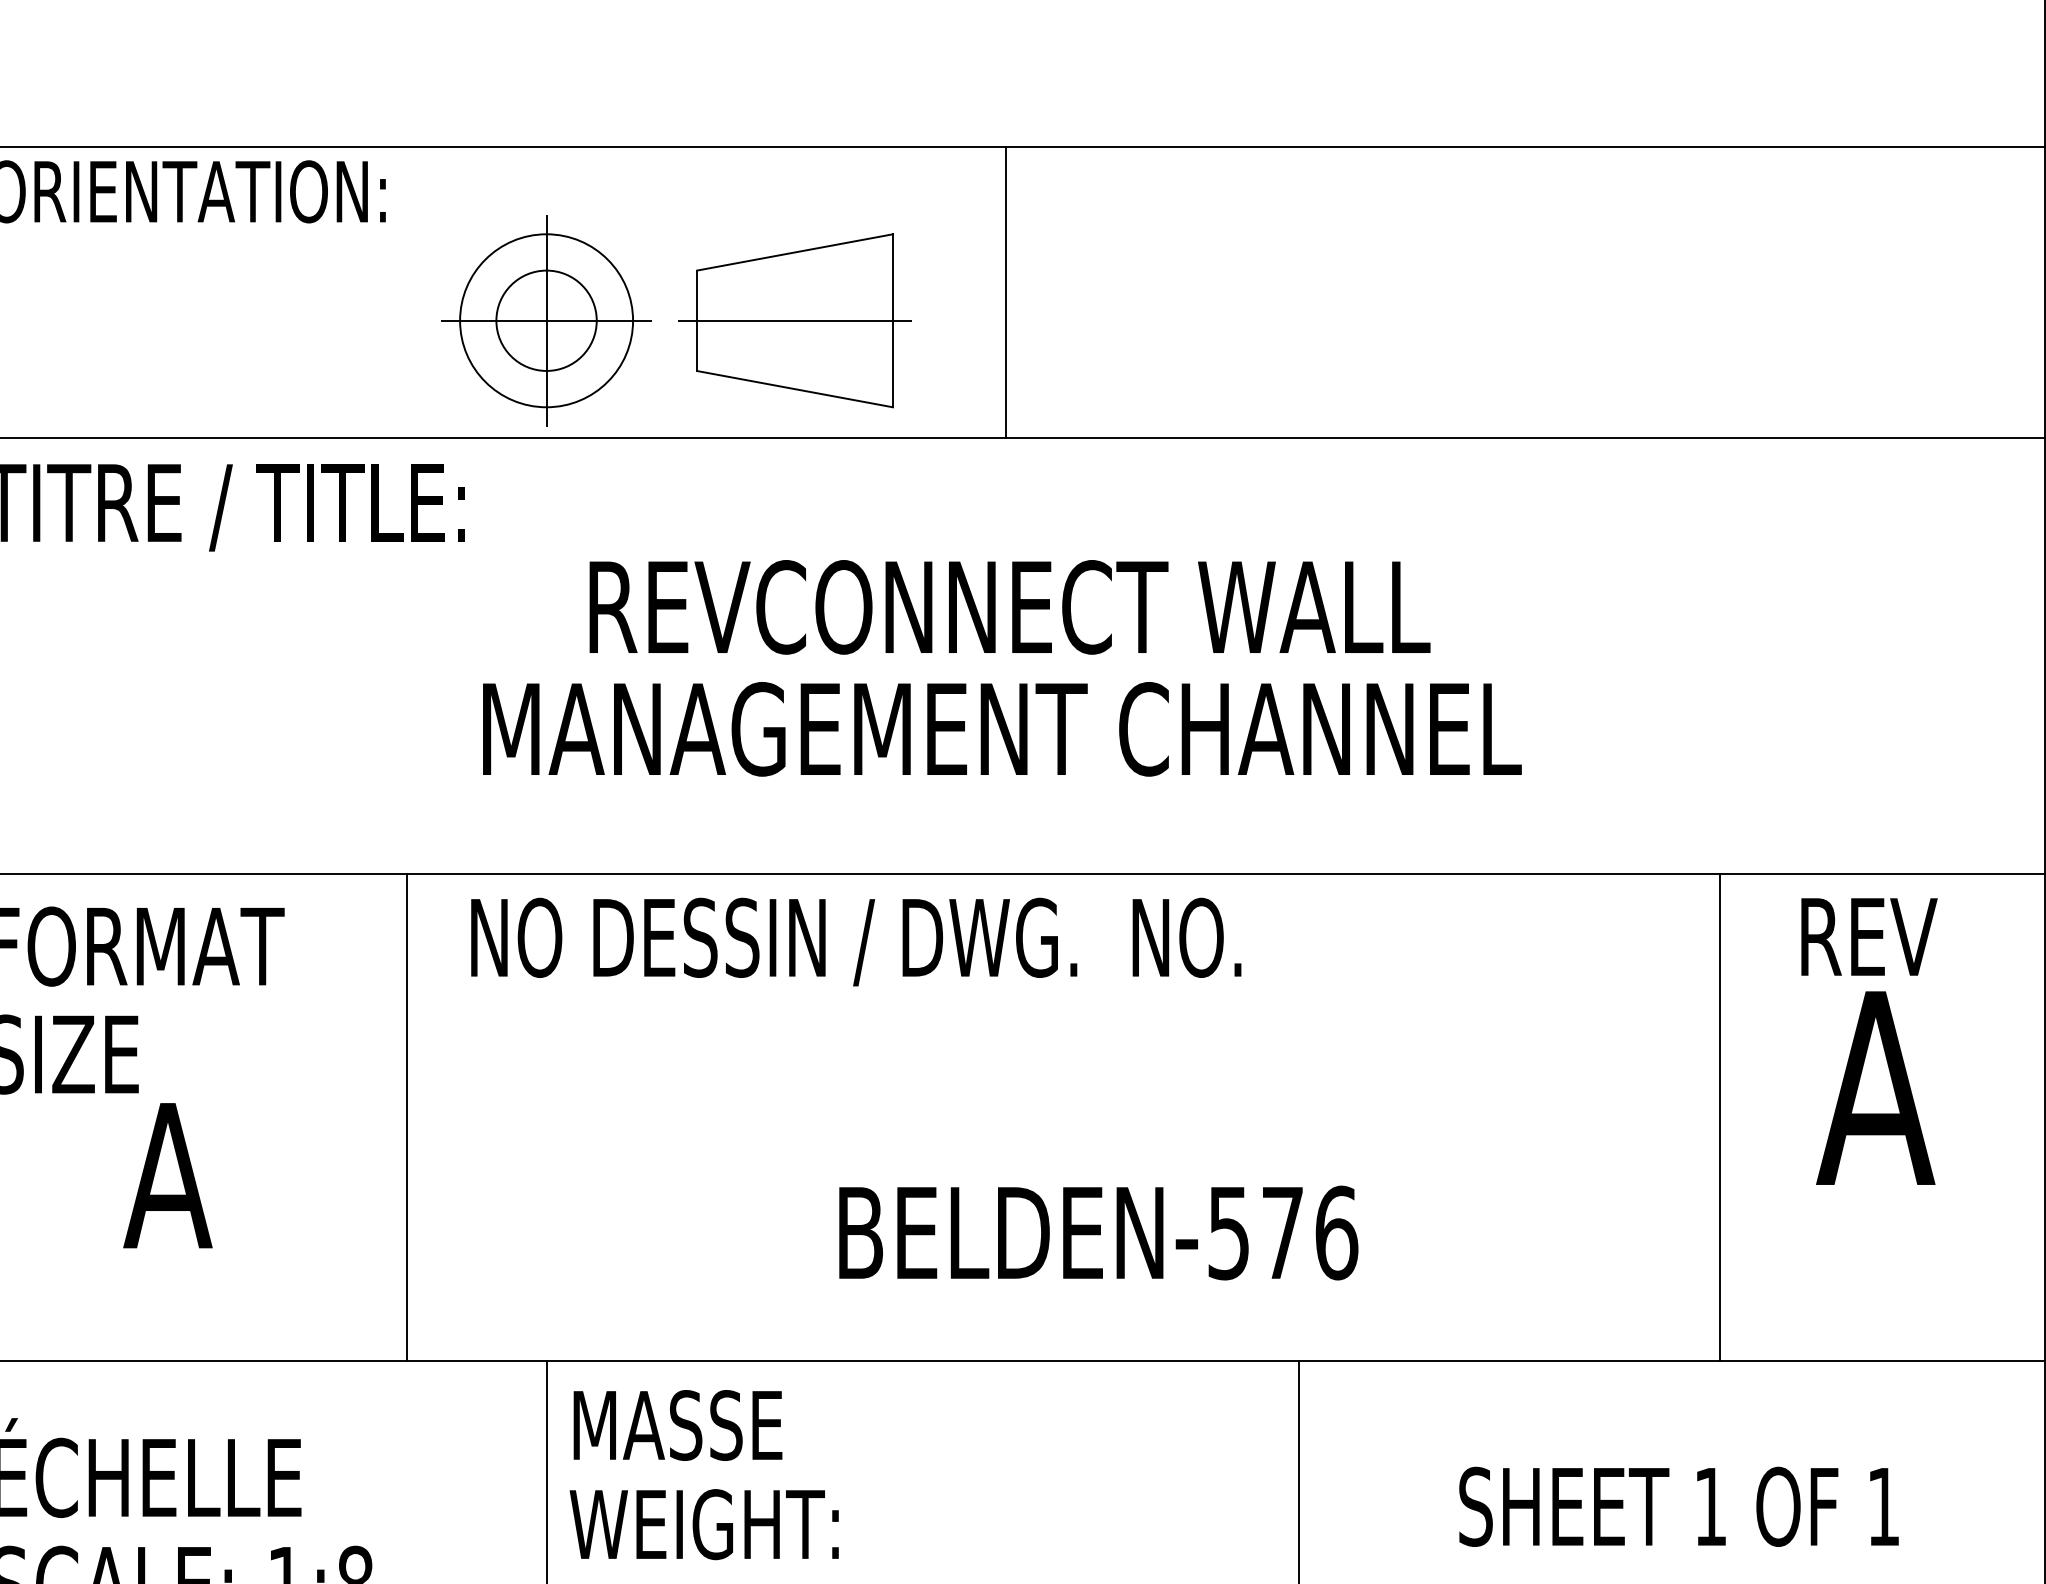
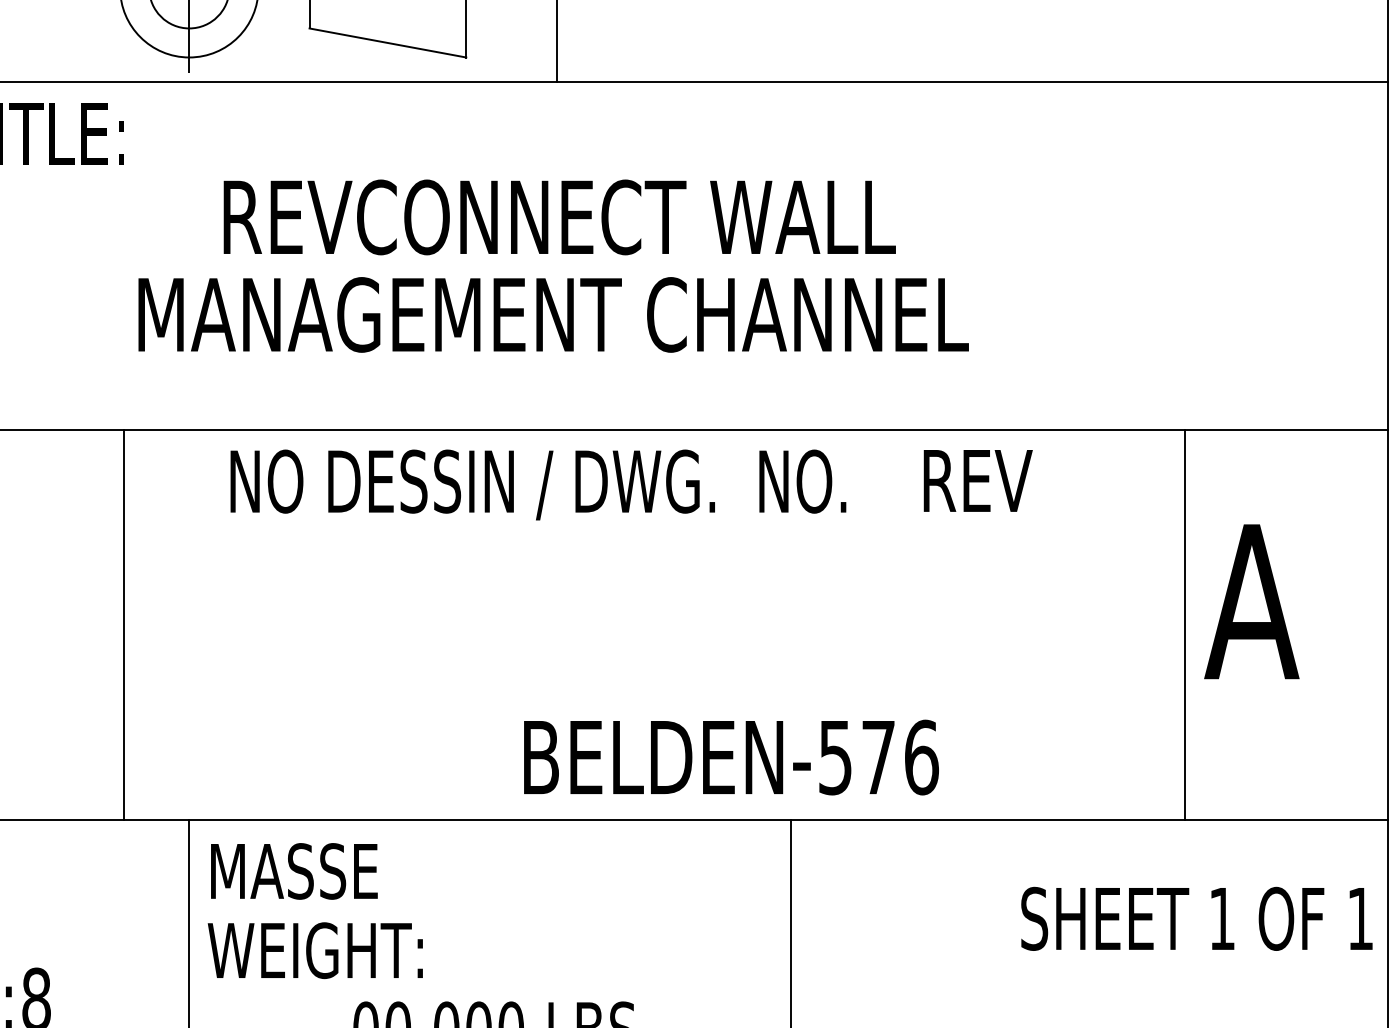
text: (1869, 936) -> (978, 480), moved
text: (856, 941) -> (538, 484), moved
line: (406, 1117) -> (123, 625), moved
line: (1720, 1117) -> (1185, 625), moved
text: (1098, 1232) -> (731, 757), moved
text: (1678, 1506) -> (1196, 918), moved

